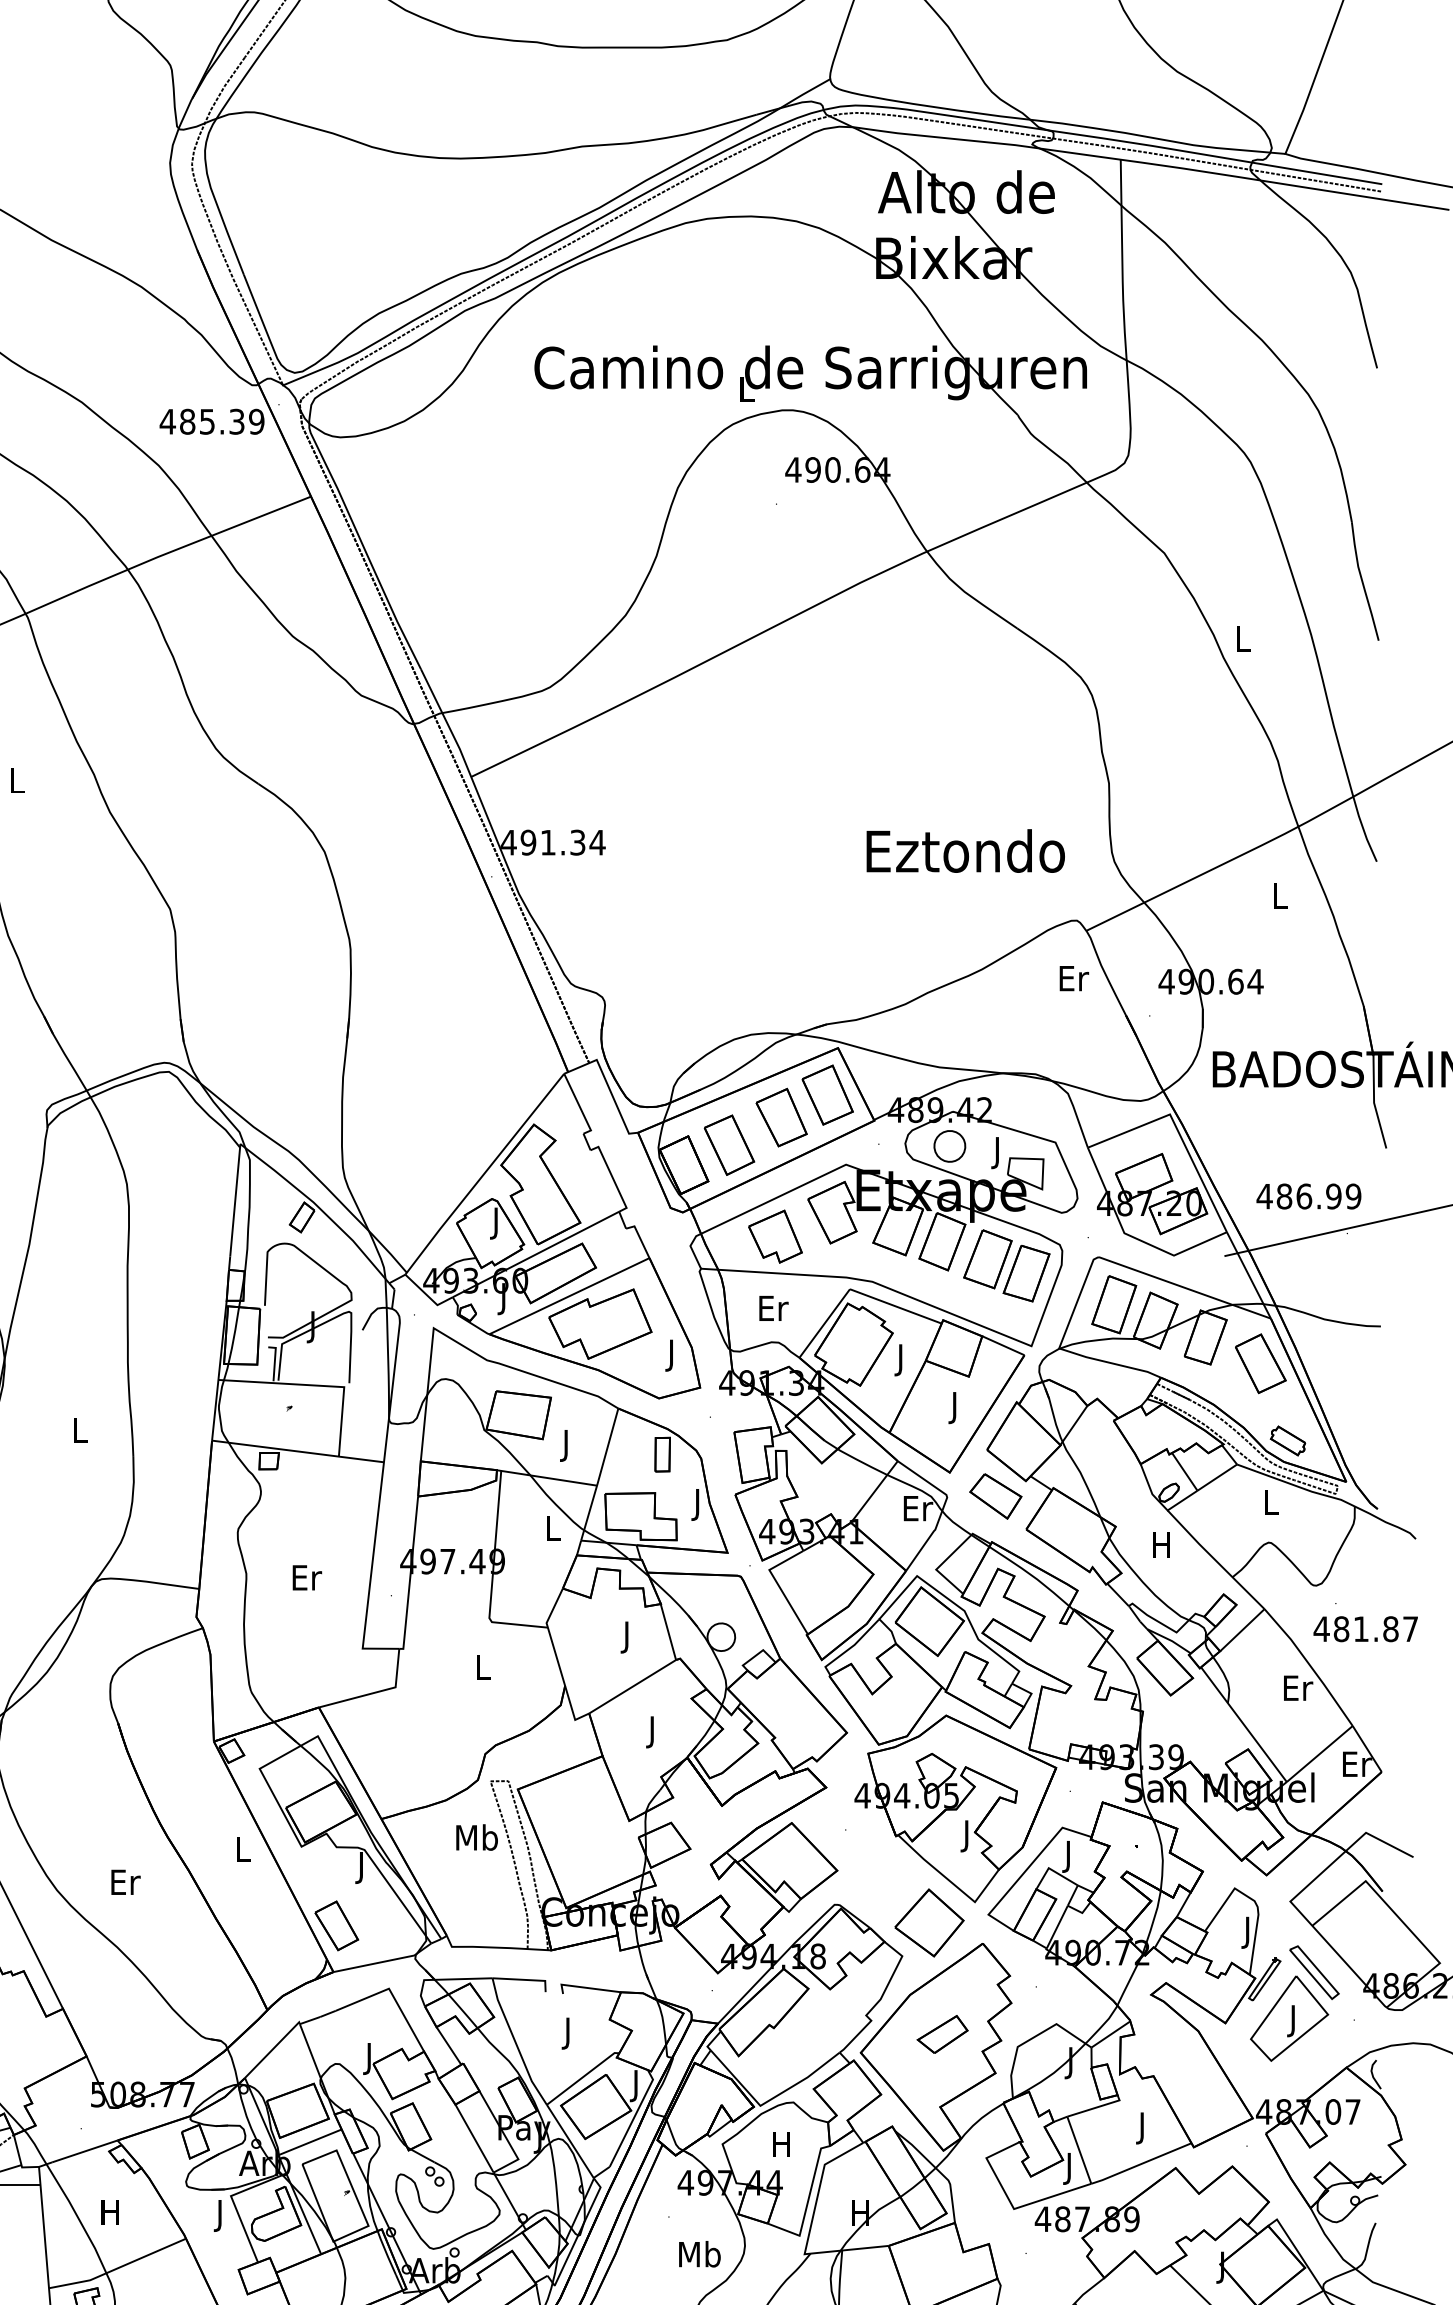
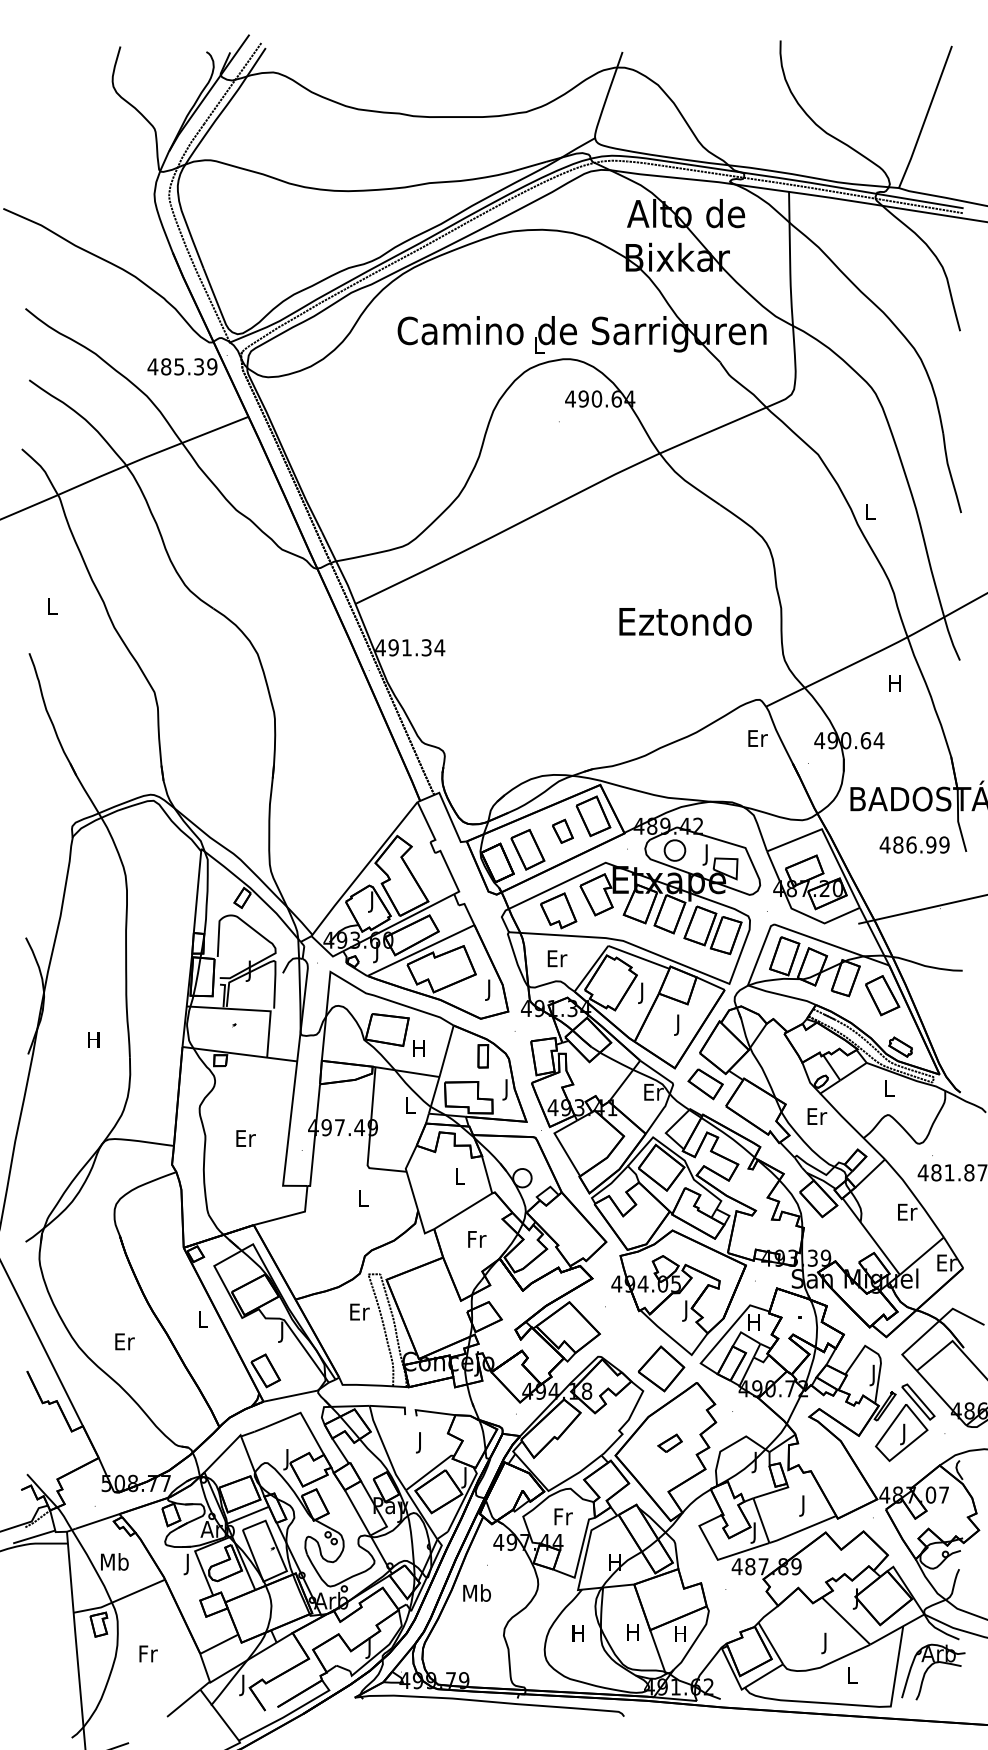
text: (965, 849) -> (685, 620), moved
text: (1278, 896) -> (894, 683), L -> H
part: (781, 1117) -> (562, 831), size x0.6
text: (1308, 1195) -> (914, 844), moved
text: (78, 1429) -> (93, 1039), L -> H
text: (565, 1445) -> (418, 1050), J -> H
text: (1163, 1544) -> (817, 1116), H -> Er
text: (627, 1637) -> (459, 1178), J -> L
text: (654, 1732) -> (477, 1241), J -> Fr
text: (477, 1836) -> (359, 1311), Mb -> Er
text: (1067, 1856) -> (753, 1324), J -> H
part: (941, 2034) -> (669, 1443), size x0.7
text: (782, 2144) -> (563, 1516), H -> Fr
text: (110, 2211) -> (114, 1561), H -> Mb
text: (698, 2253) -> (476, 1592), moved

